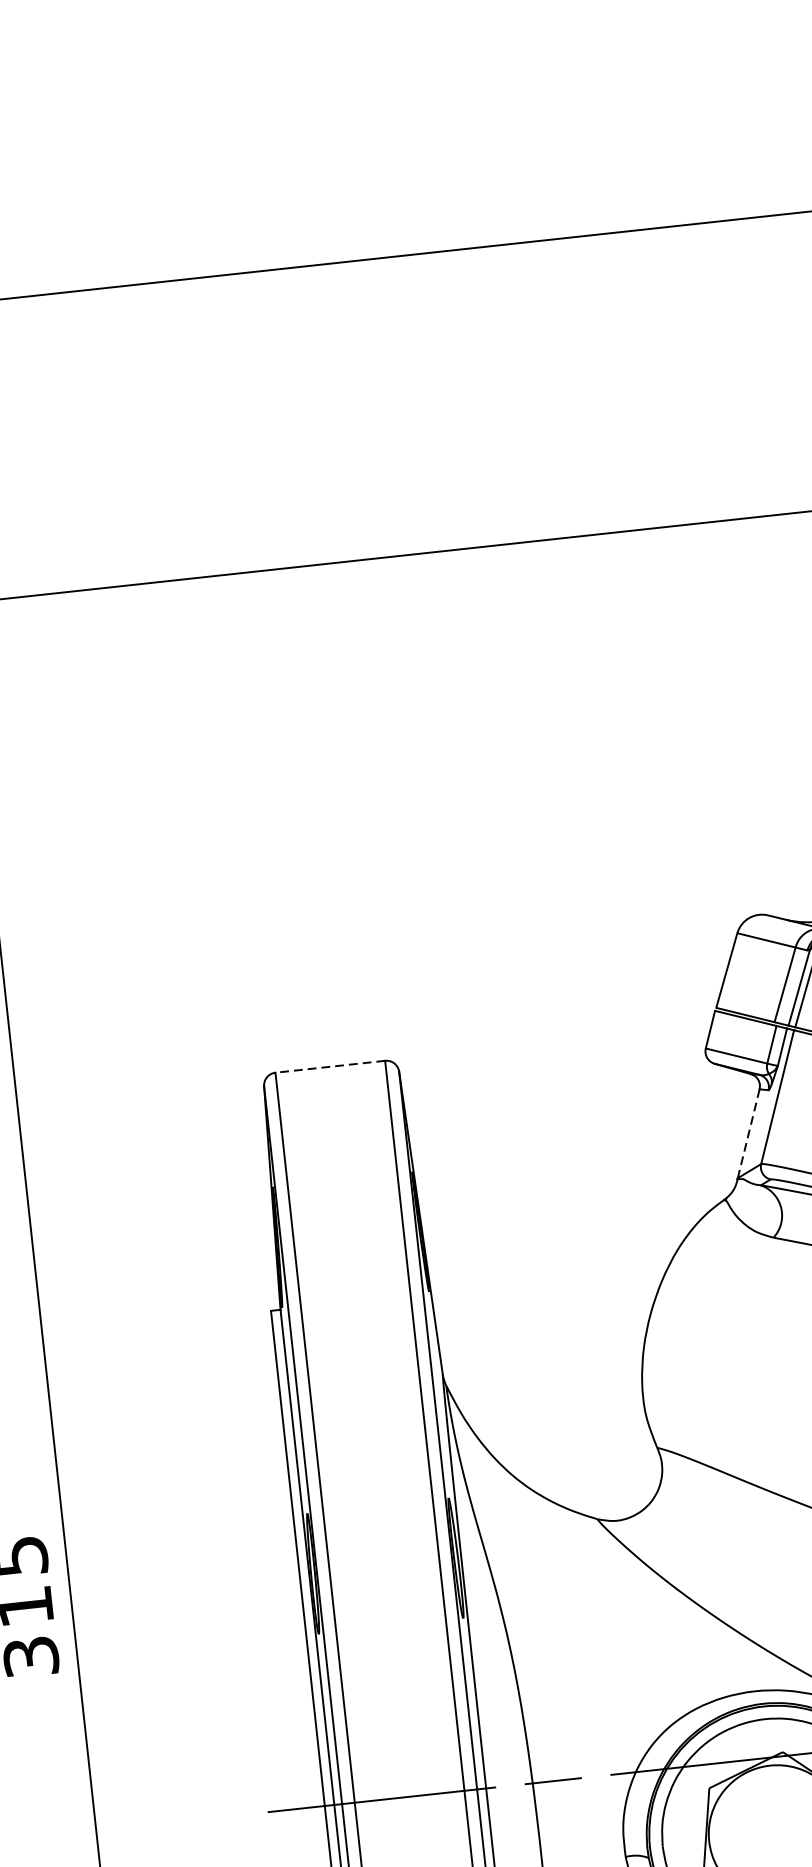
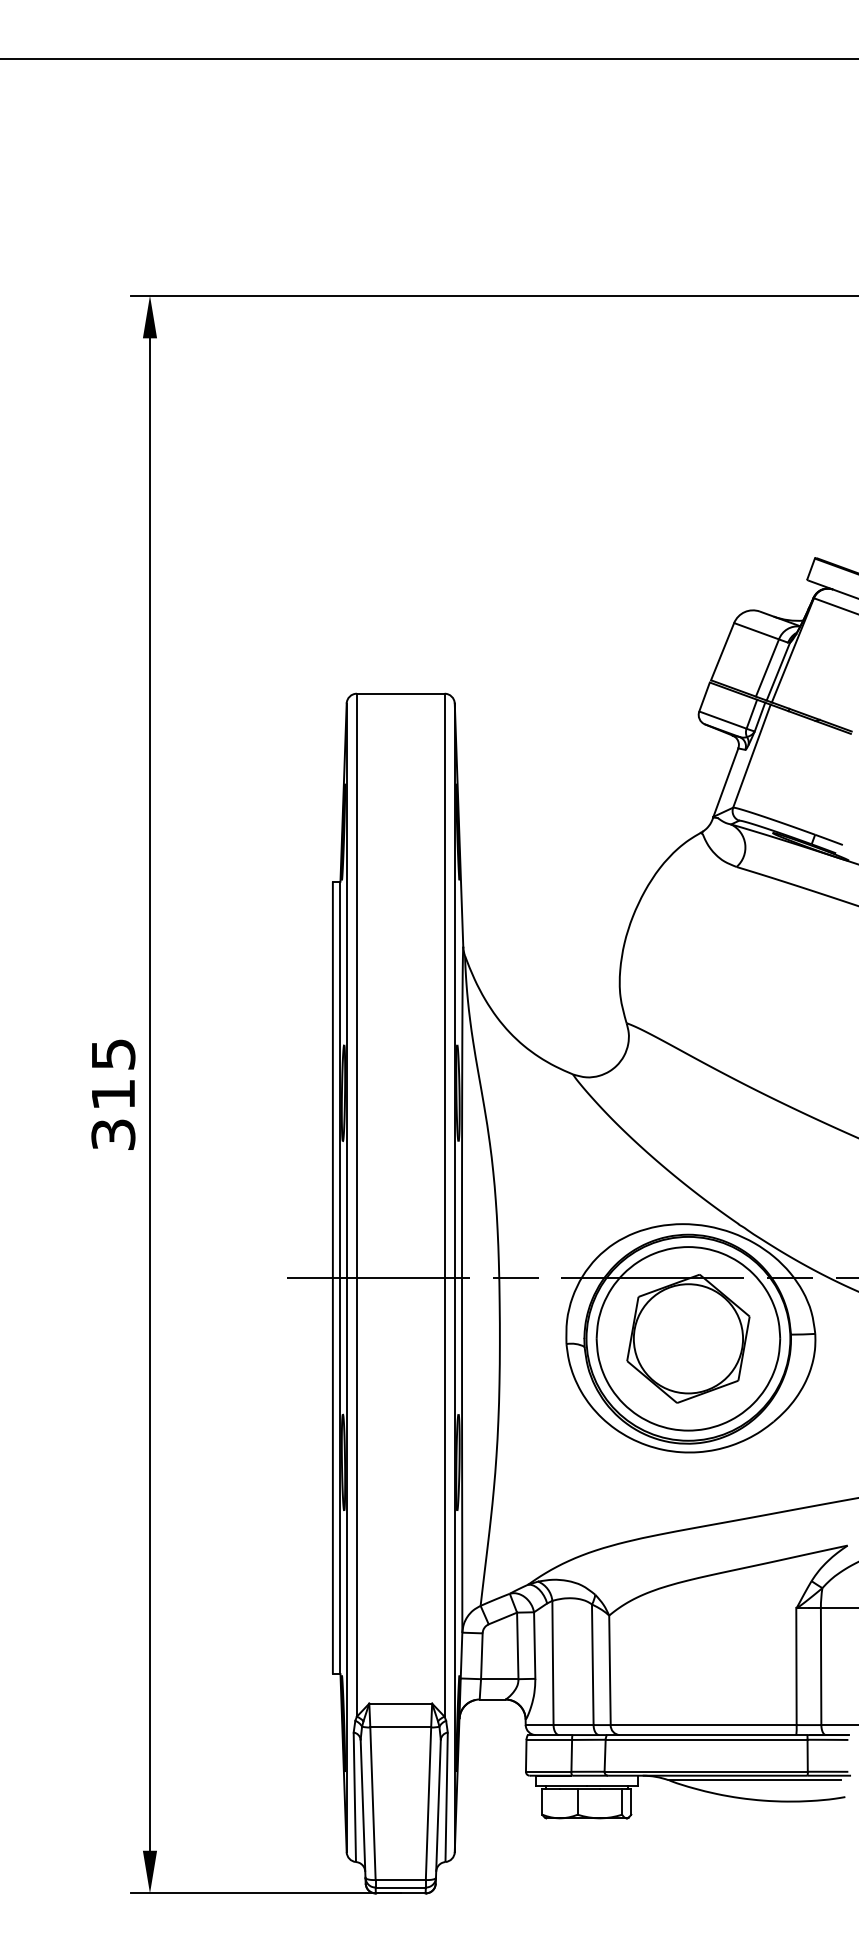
line: (329, 1066) -> (400, 693), dashed -> solid
line: (748, 1134) -> (725, 783), dashed -> solid

